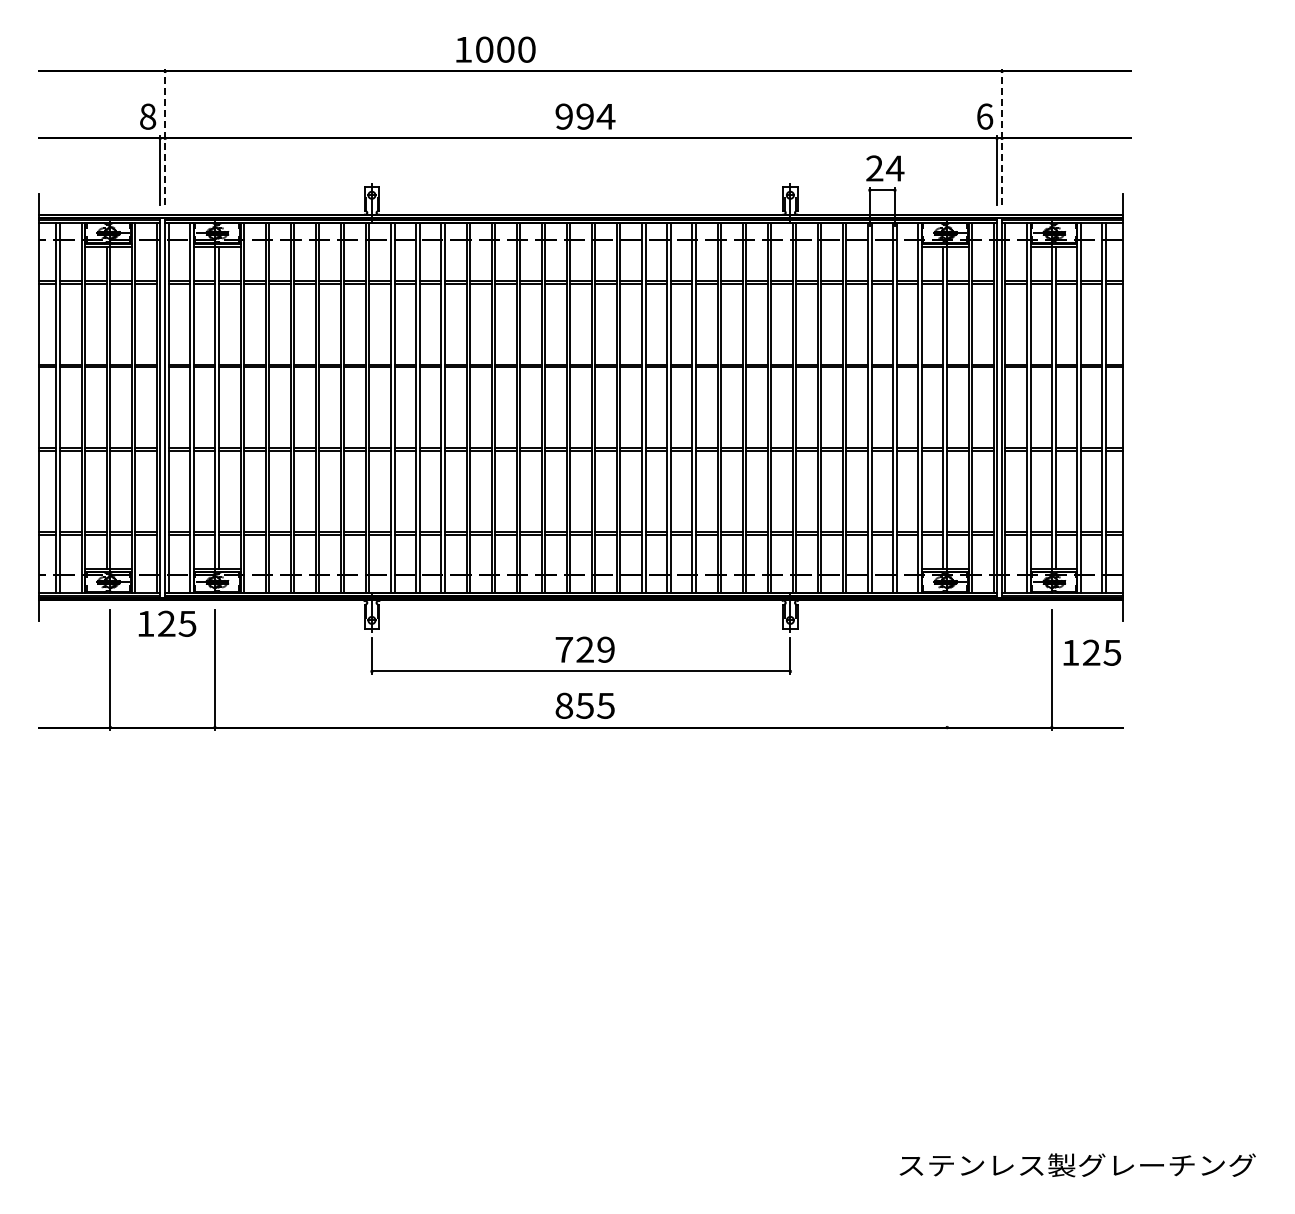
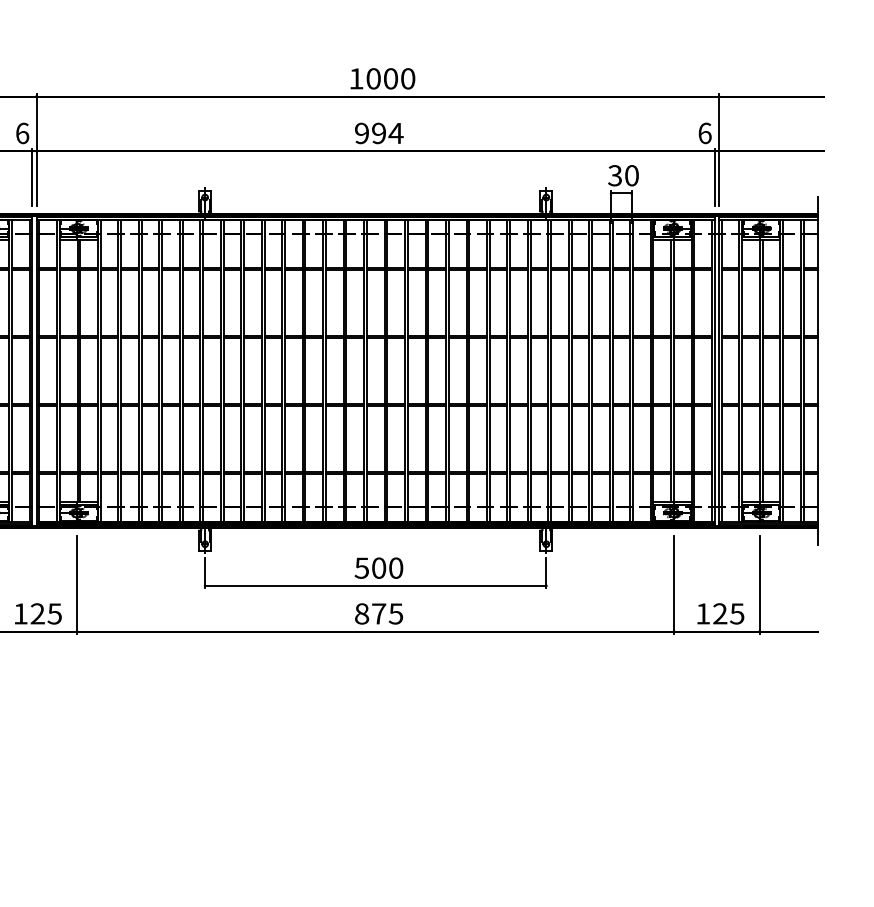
text: (495, 49) -> (382, 78), moved
text: (148, 116) -> (22, 133), 8 -> 6
line: (165, 136) -> (36, 149), dashed -> solid
line: (1002, 136) -> (719, 149), dashed -> solid
text: (885, 168) -> (623, 175), 24 -> 30
text: (167, 623) -> (38, 613), moved
text: (584, 649) -> (378, 567), 729 -> 500
text: (1092, 652) -> (720, 613), moved
line: (947, 670) -> (674, 585), added
text: (584, 705) -> (378, 613), 855 -> 875

